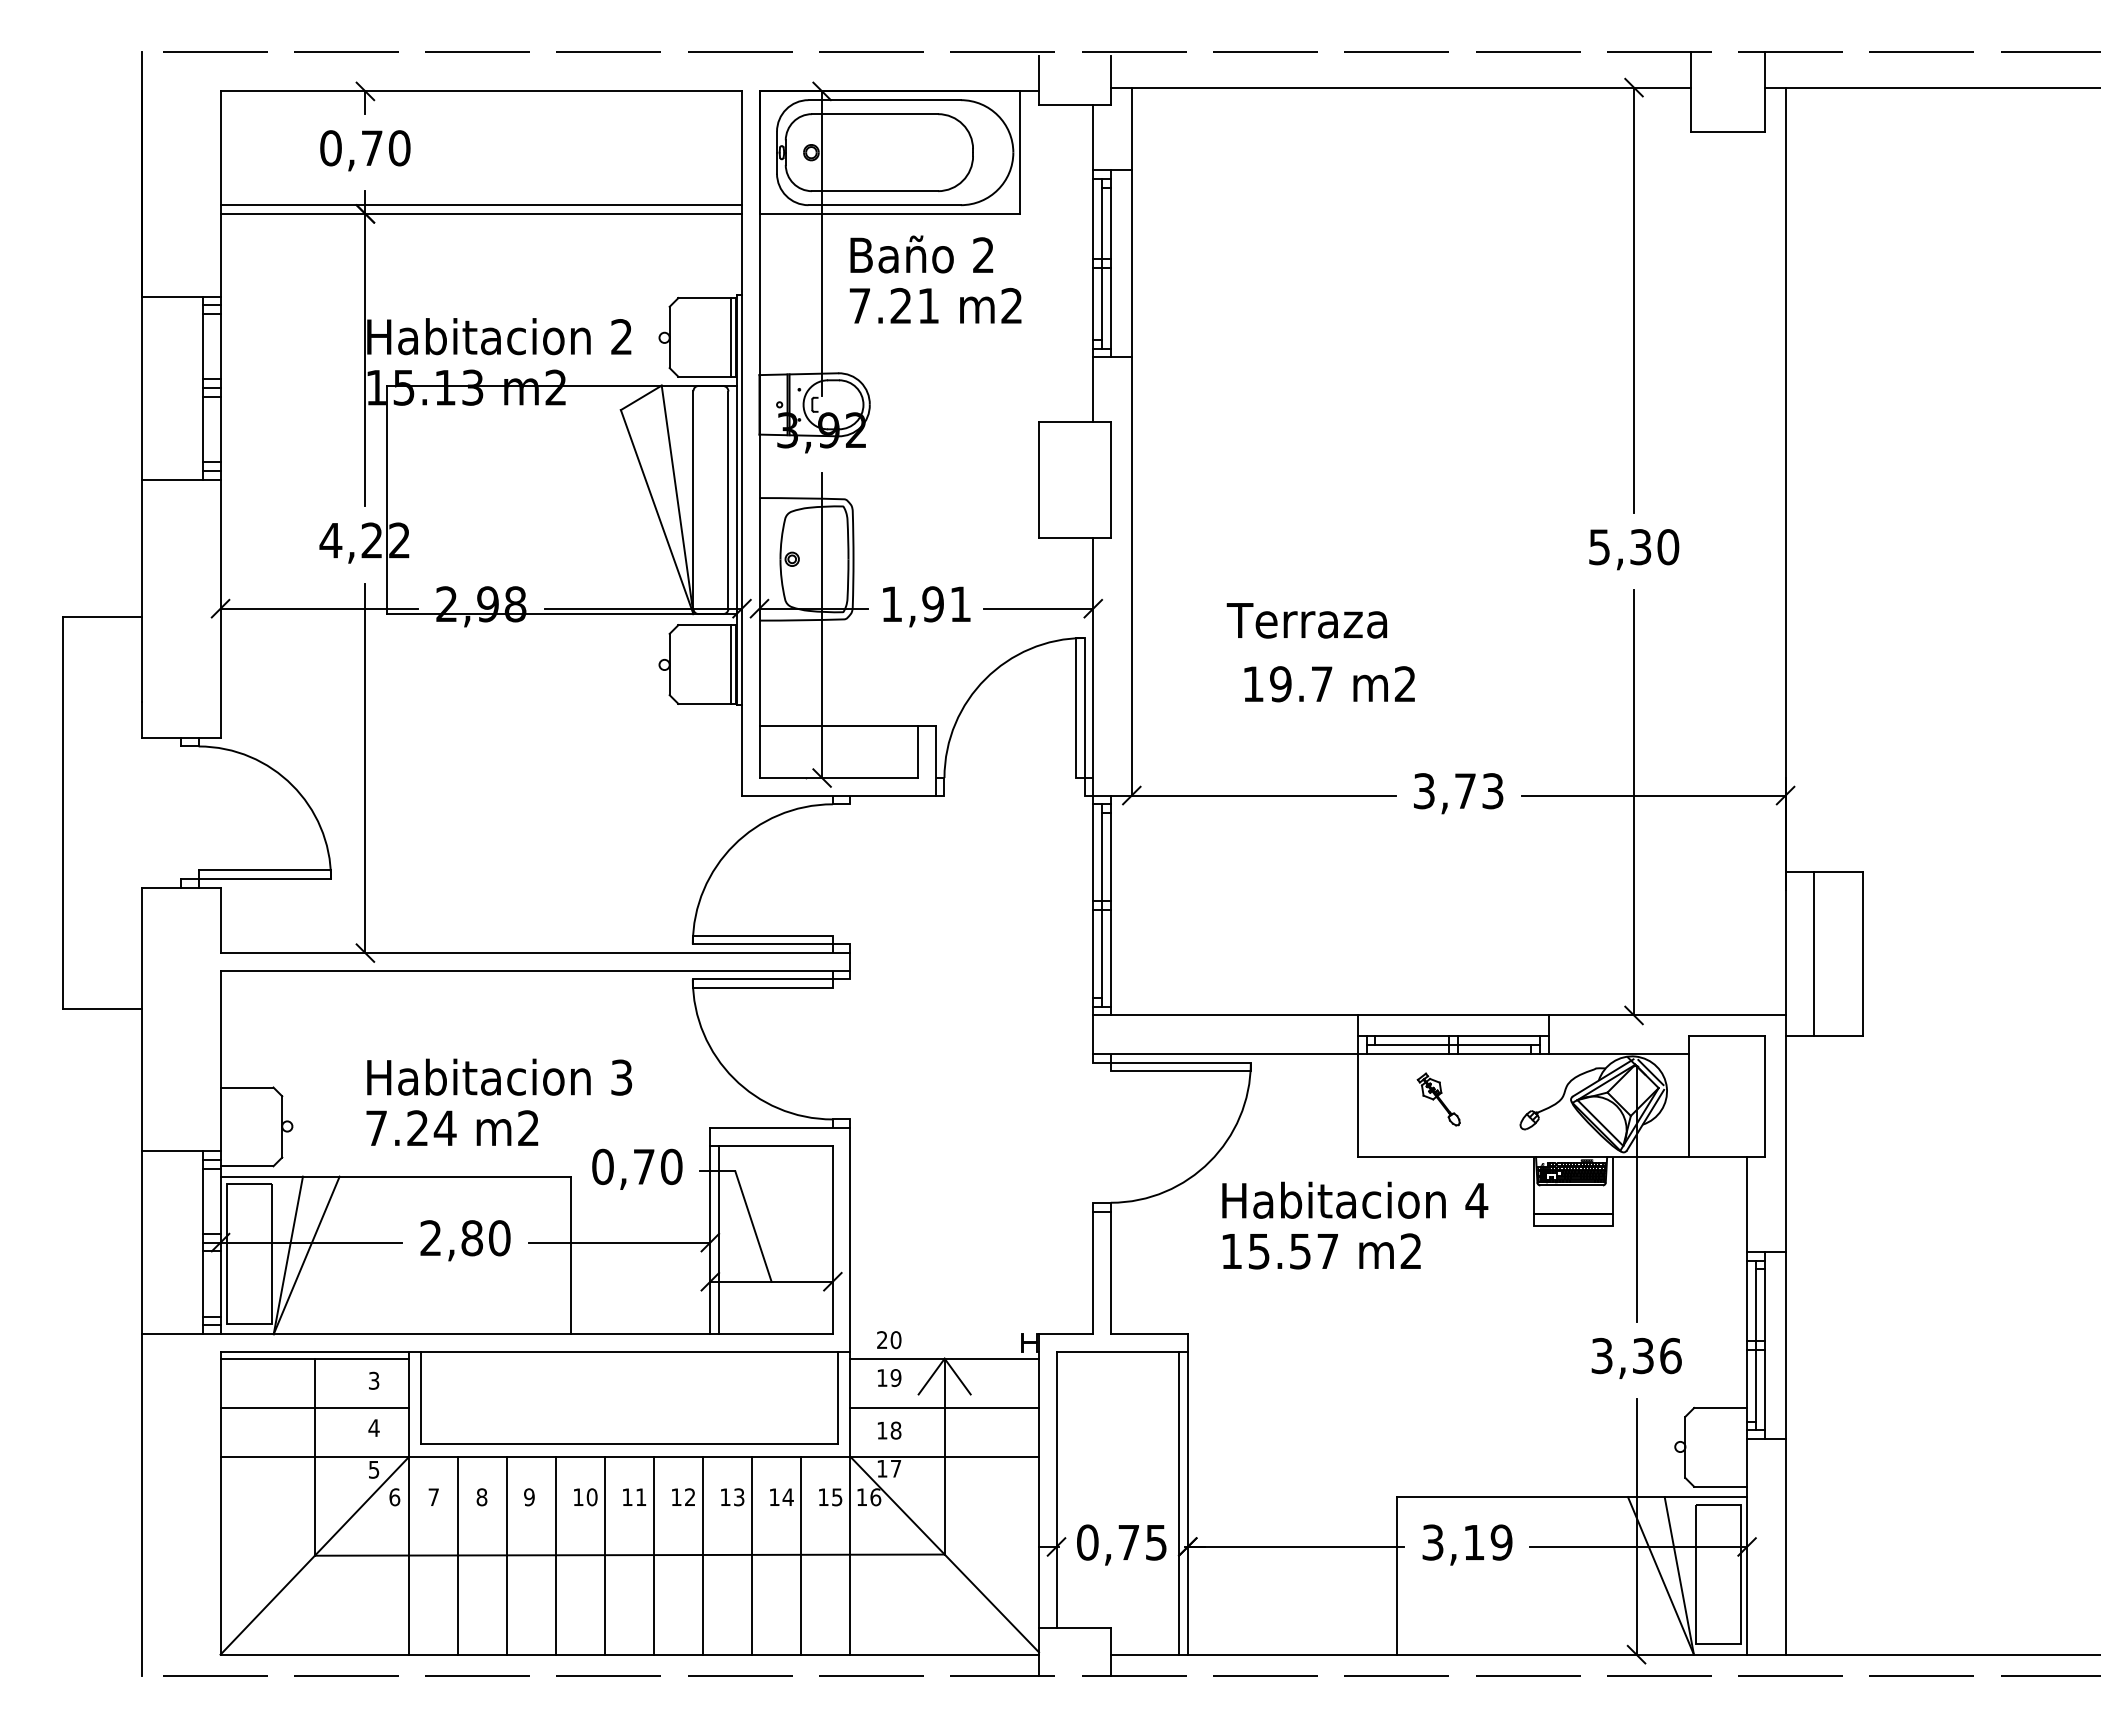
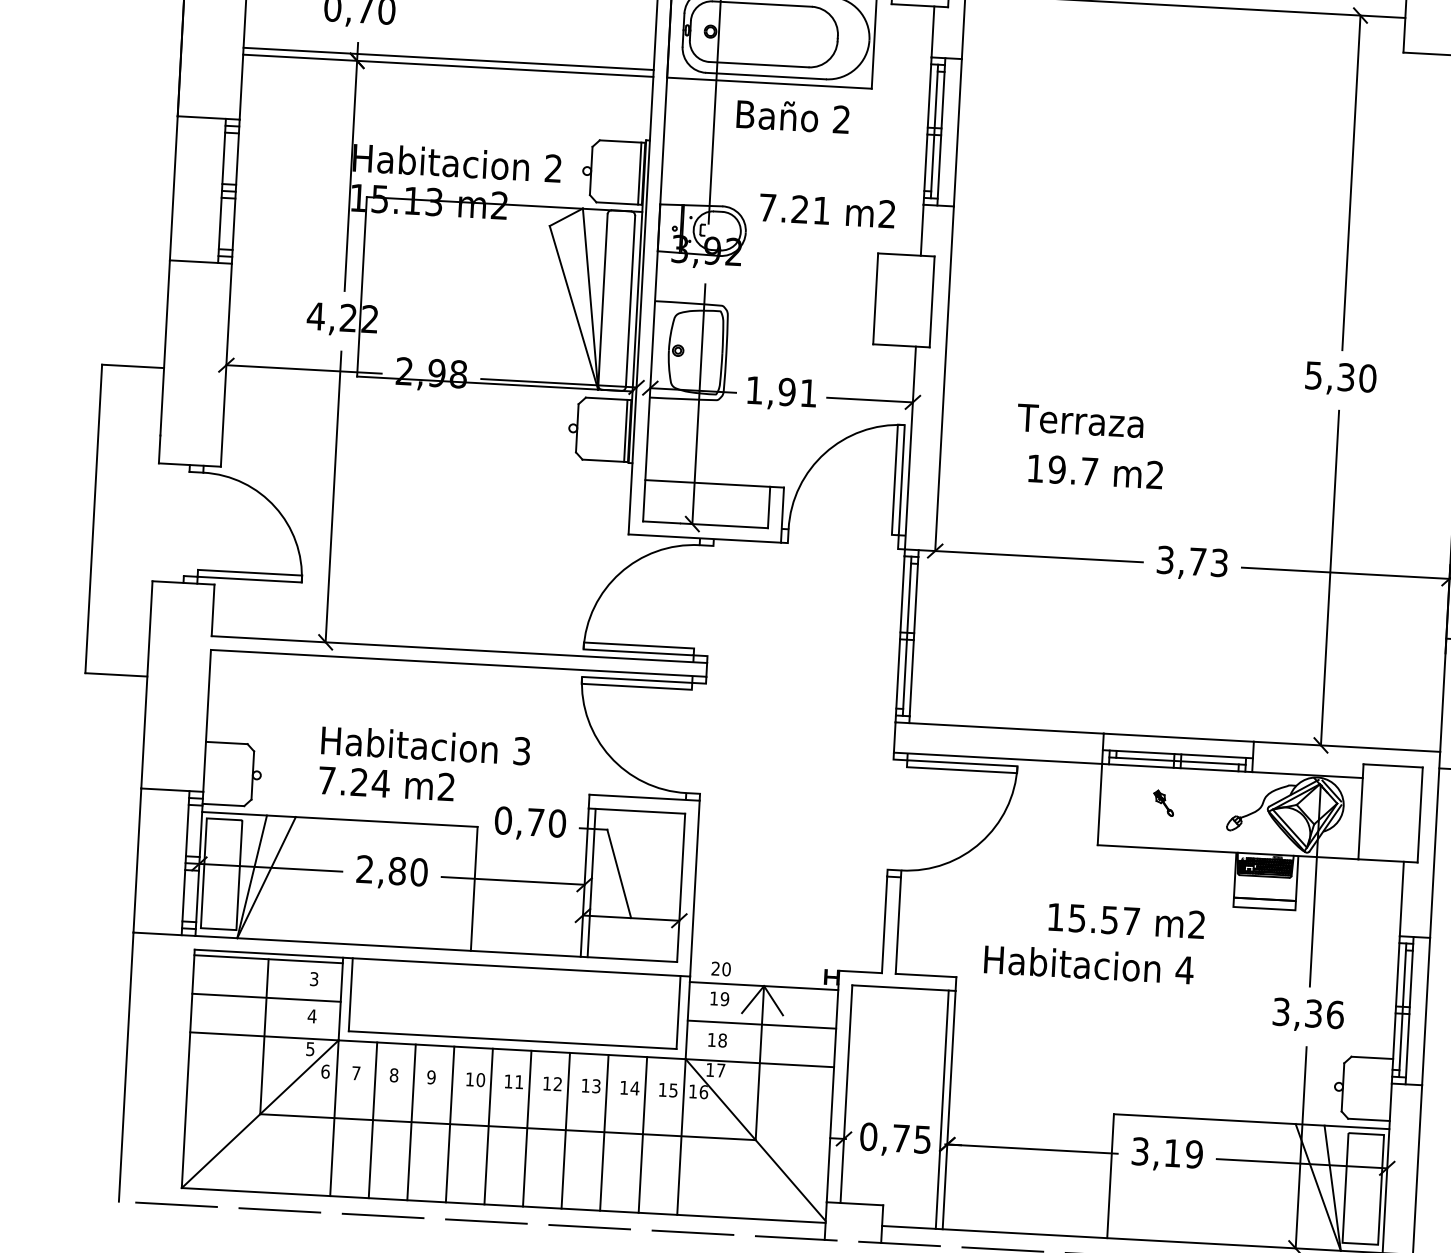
text: (935, 305) -> (827, 210), moved
part: (1438, 1099) -> (1163, 803), size x0.6
text: (1355, 1199) -> (1089, 964), moved
text: (1321, 1251) -> (1126, 921), moved

